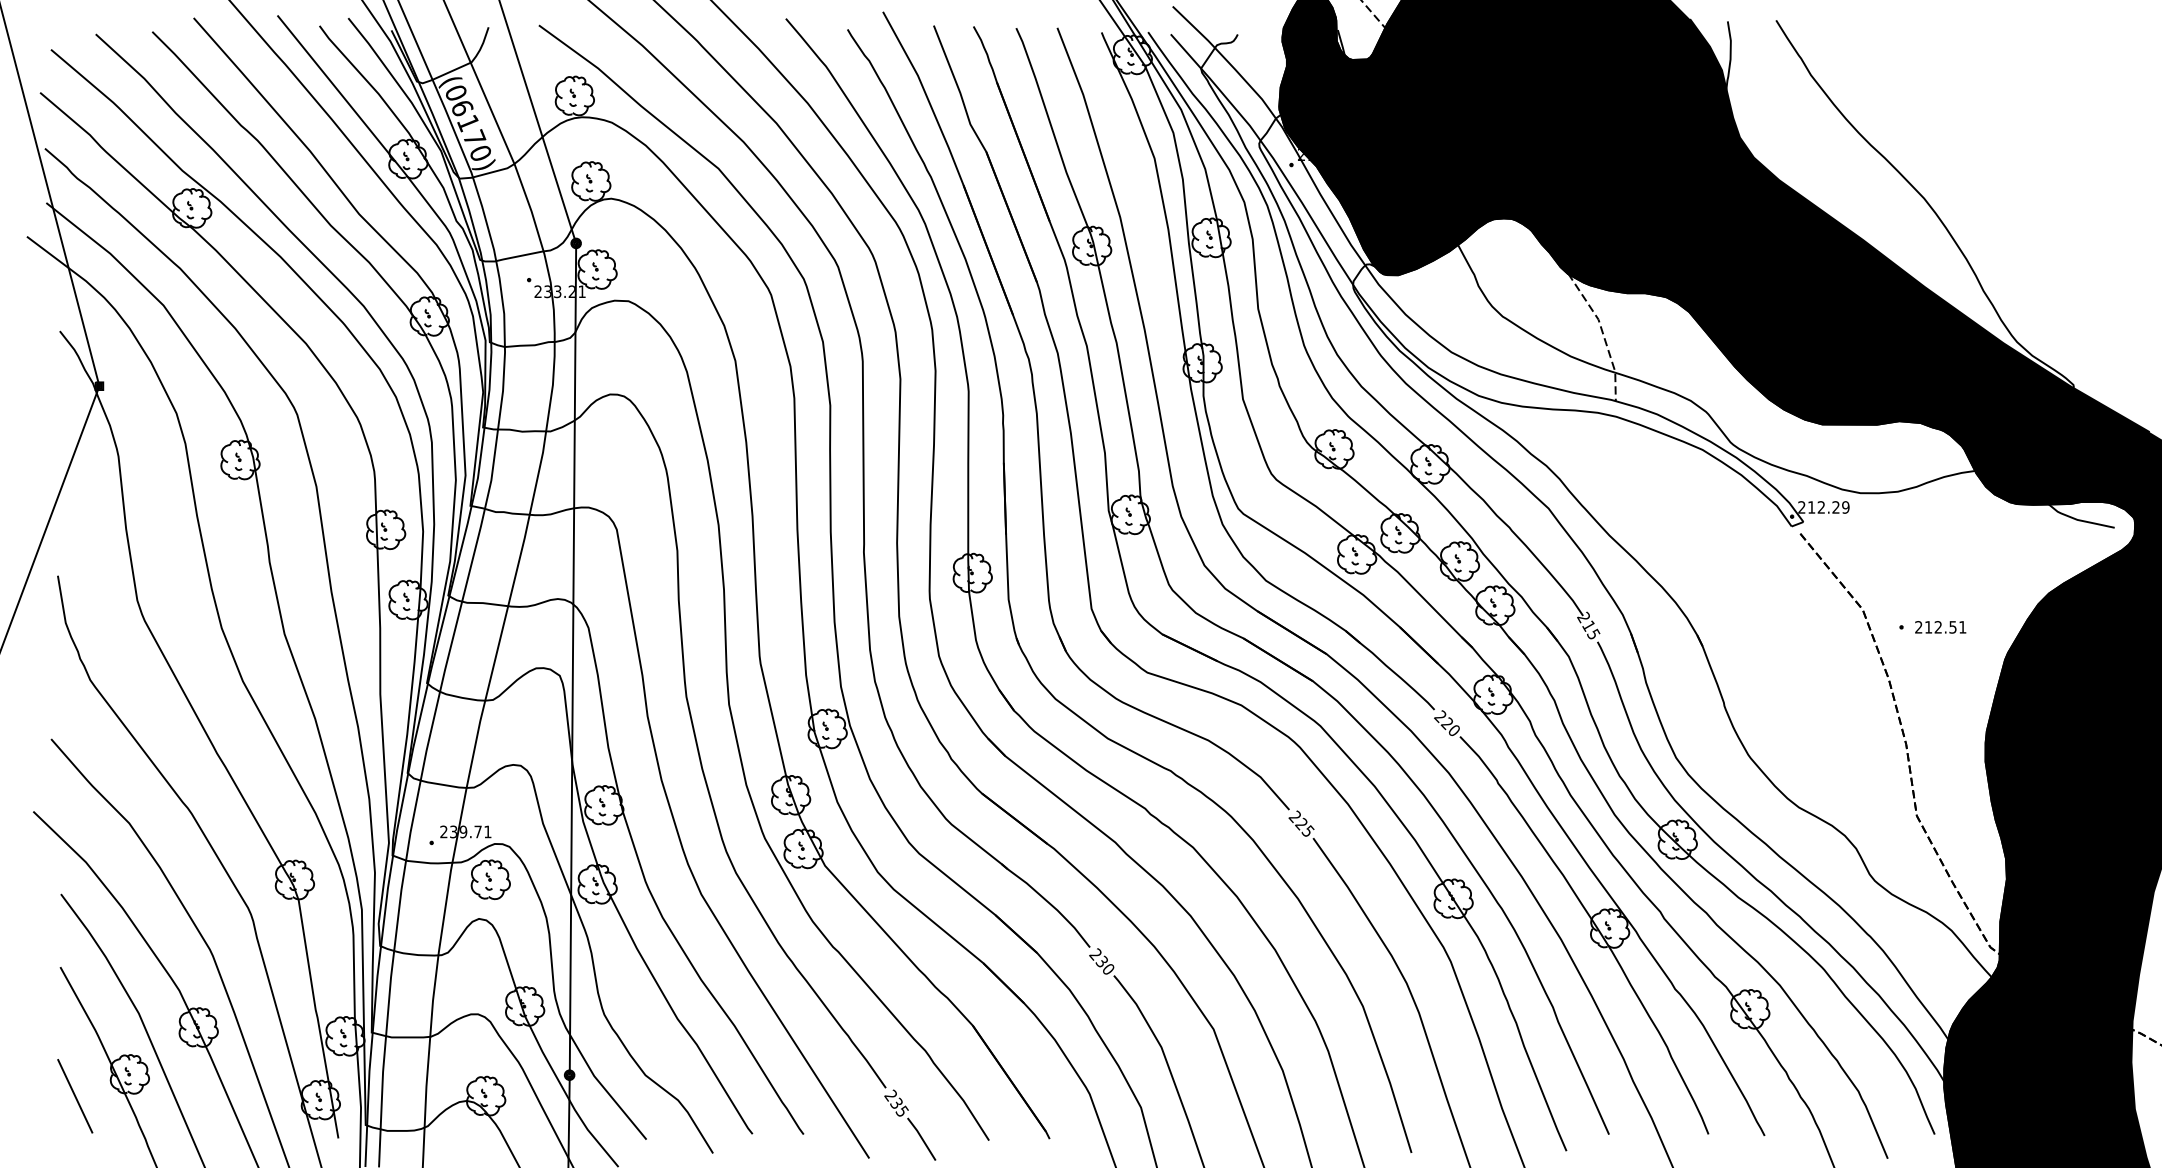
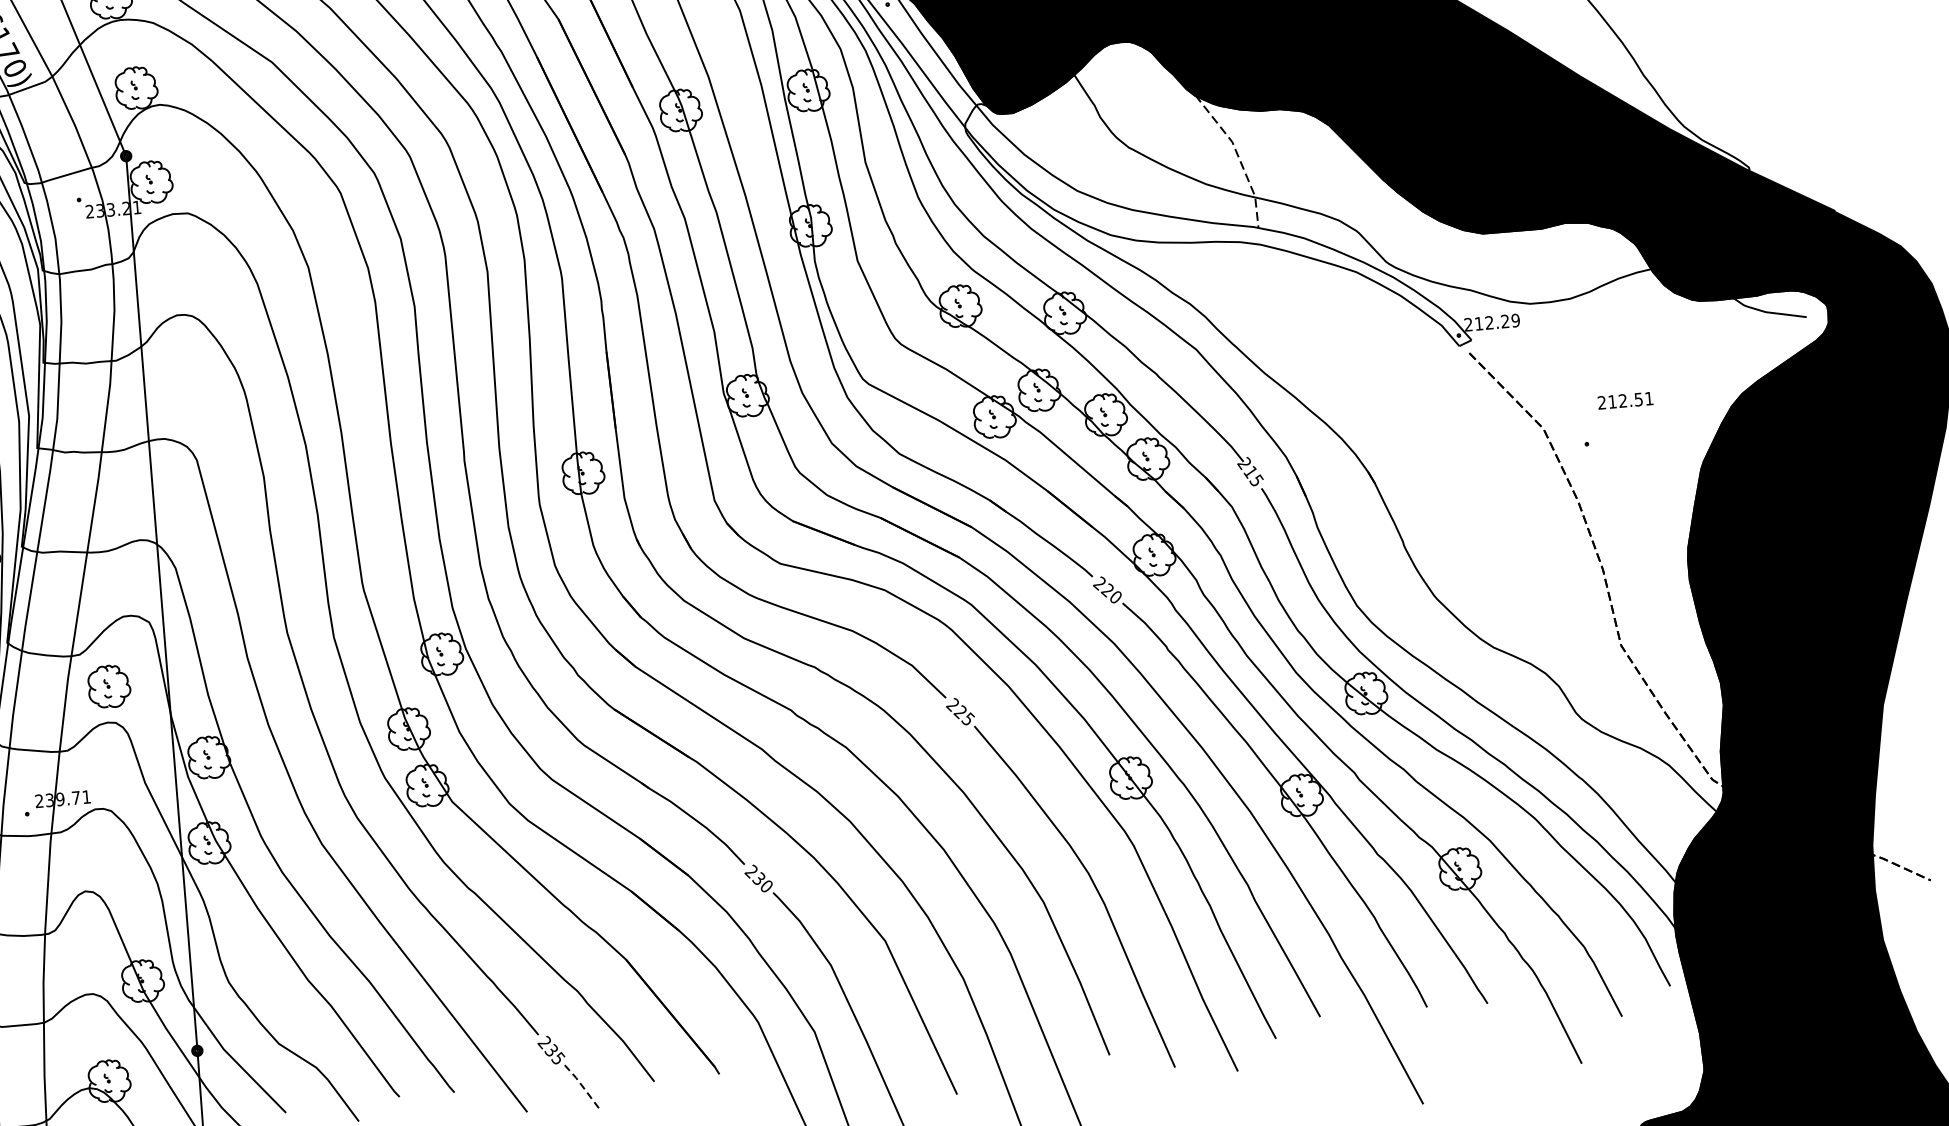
text: (1940, 627) -> (1625, 400), moved
part: (490, 879) -> (109, 686), moved
line: (922, 1138) -> (582, 1085), solid -> dashed

